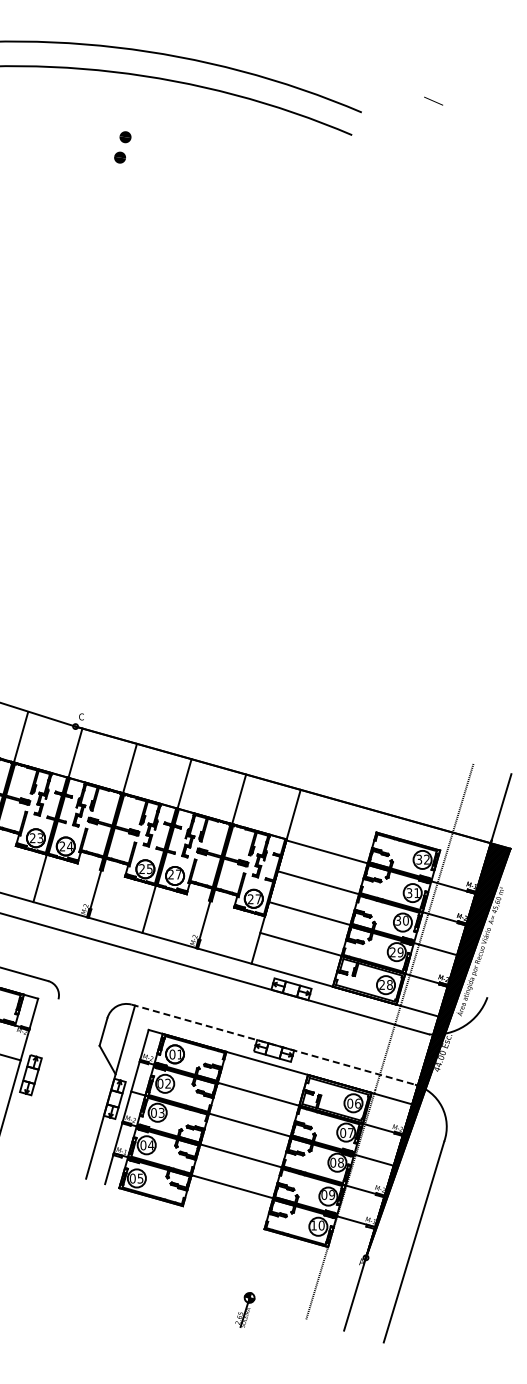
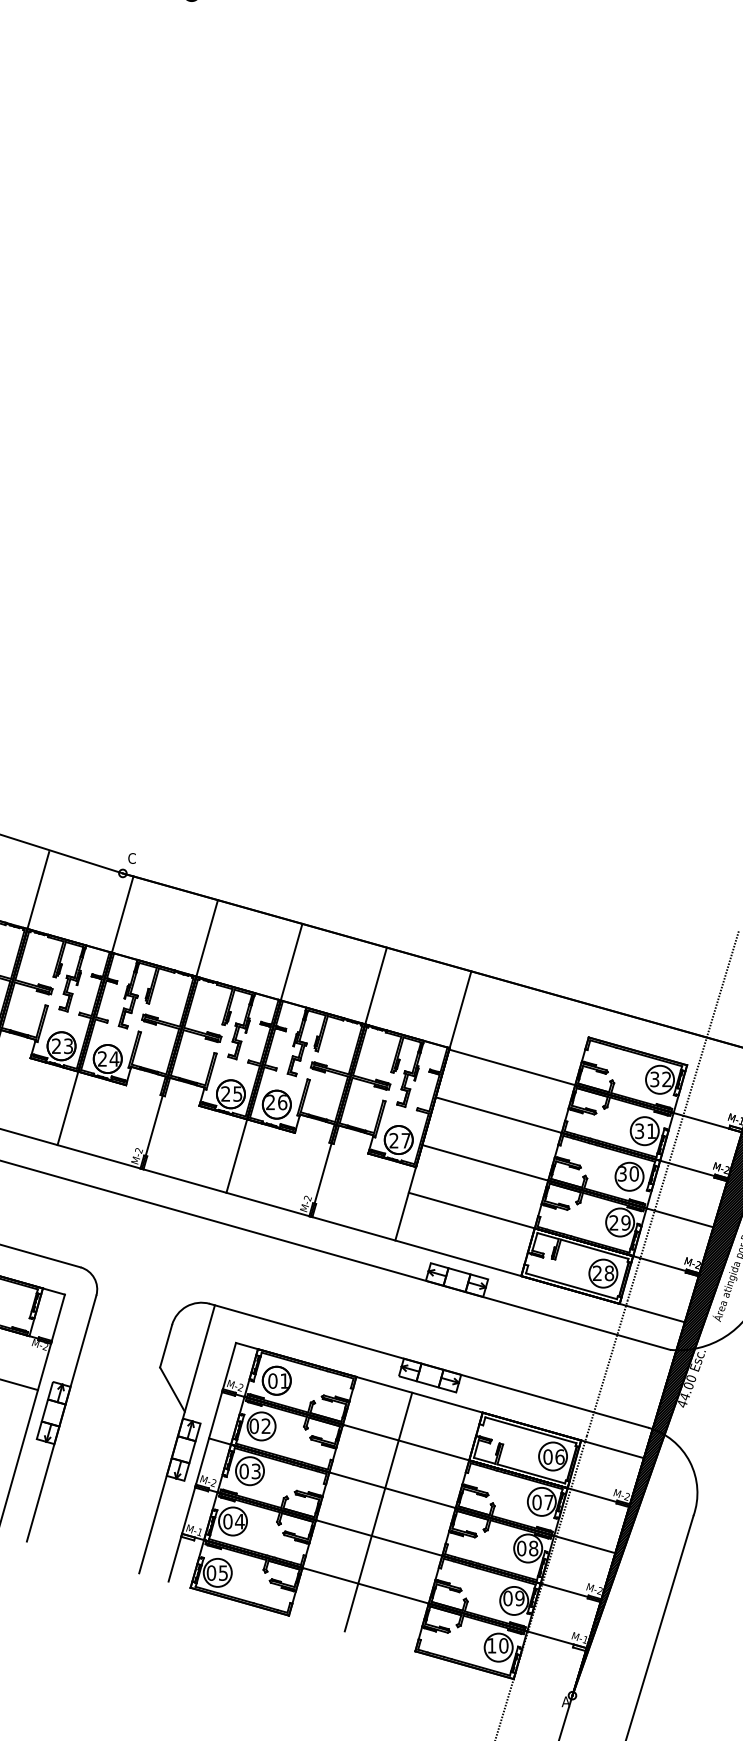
text: (178, 874) -> (282, 1102), 27 -> 26
line: (273, 1044) -> (429, 1365), dashed -> solid
line: (35, 1078) -> (60, 1418), added
line: (240, 1139) -> (378, 1512), added

